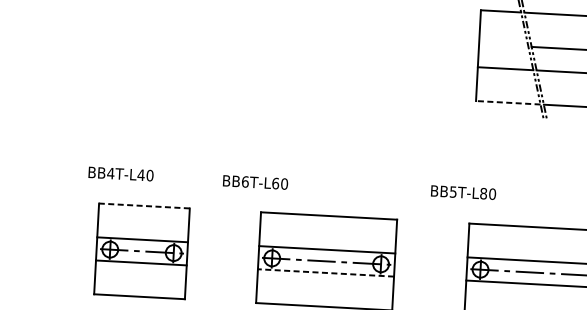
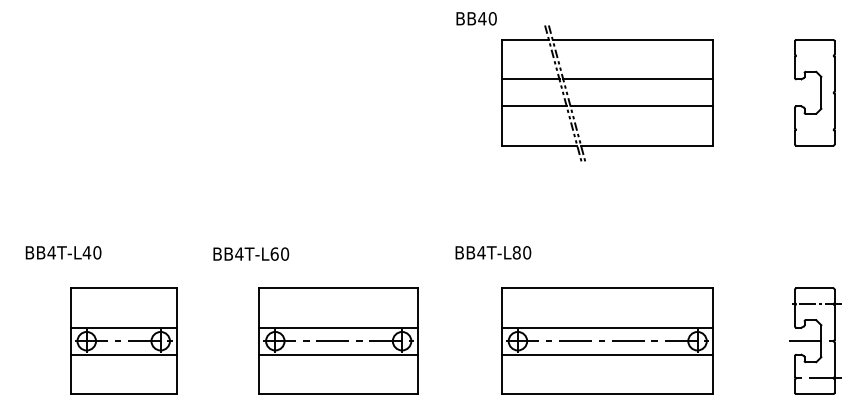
line: (503, 45) -> (530, 79), added
line: (508, 102) -> (539, 145), dashed -> solid
text: (121, 173) -> (63, 252), moved
text: (245, 181) -> (239, 253), BB6T-L60 -> BB4T-L60
text: (453, 191) -> (481, 252), BB5T-L80 -> BB4T-L80
line: (144, 206) -> (123, 288), dashed -> solid
line: (325, 272) -> (338, 354), dashed -> solid

